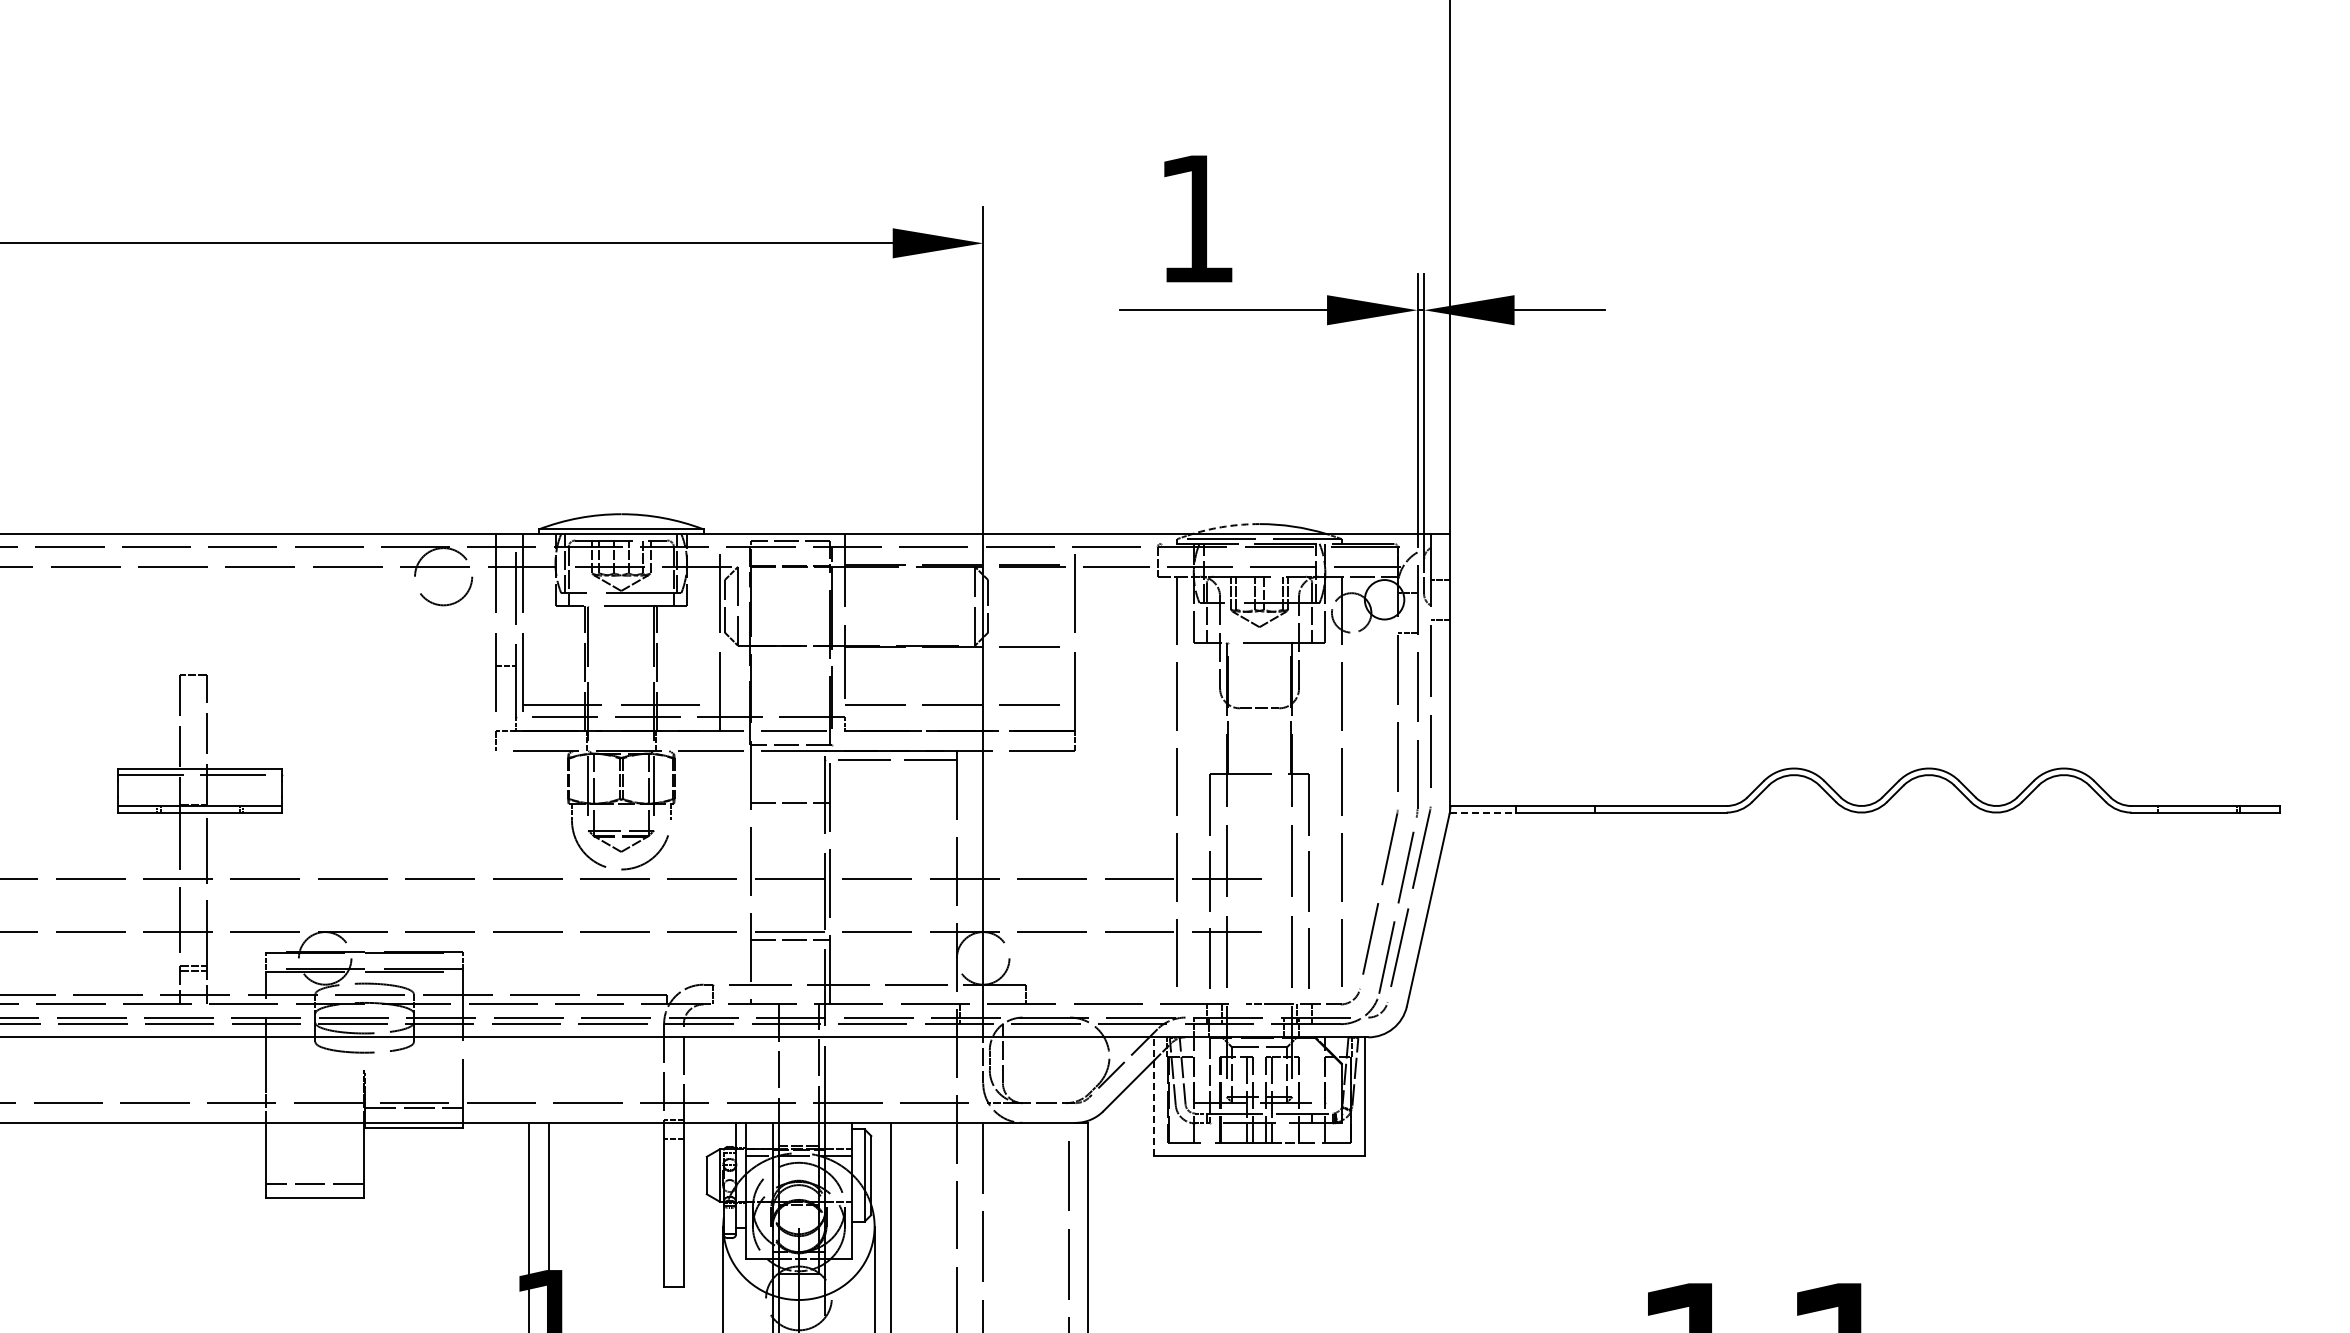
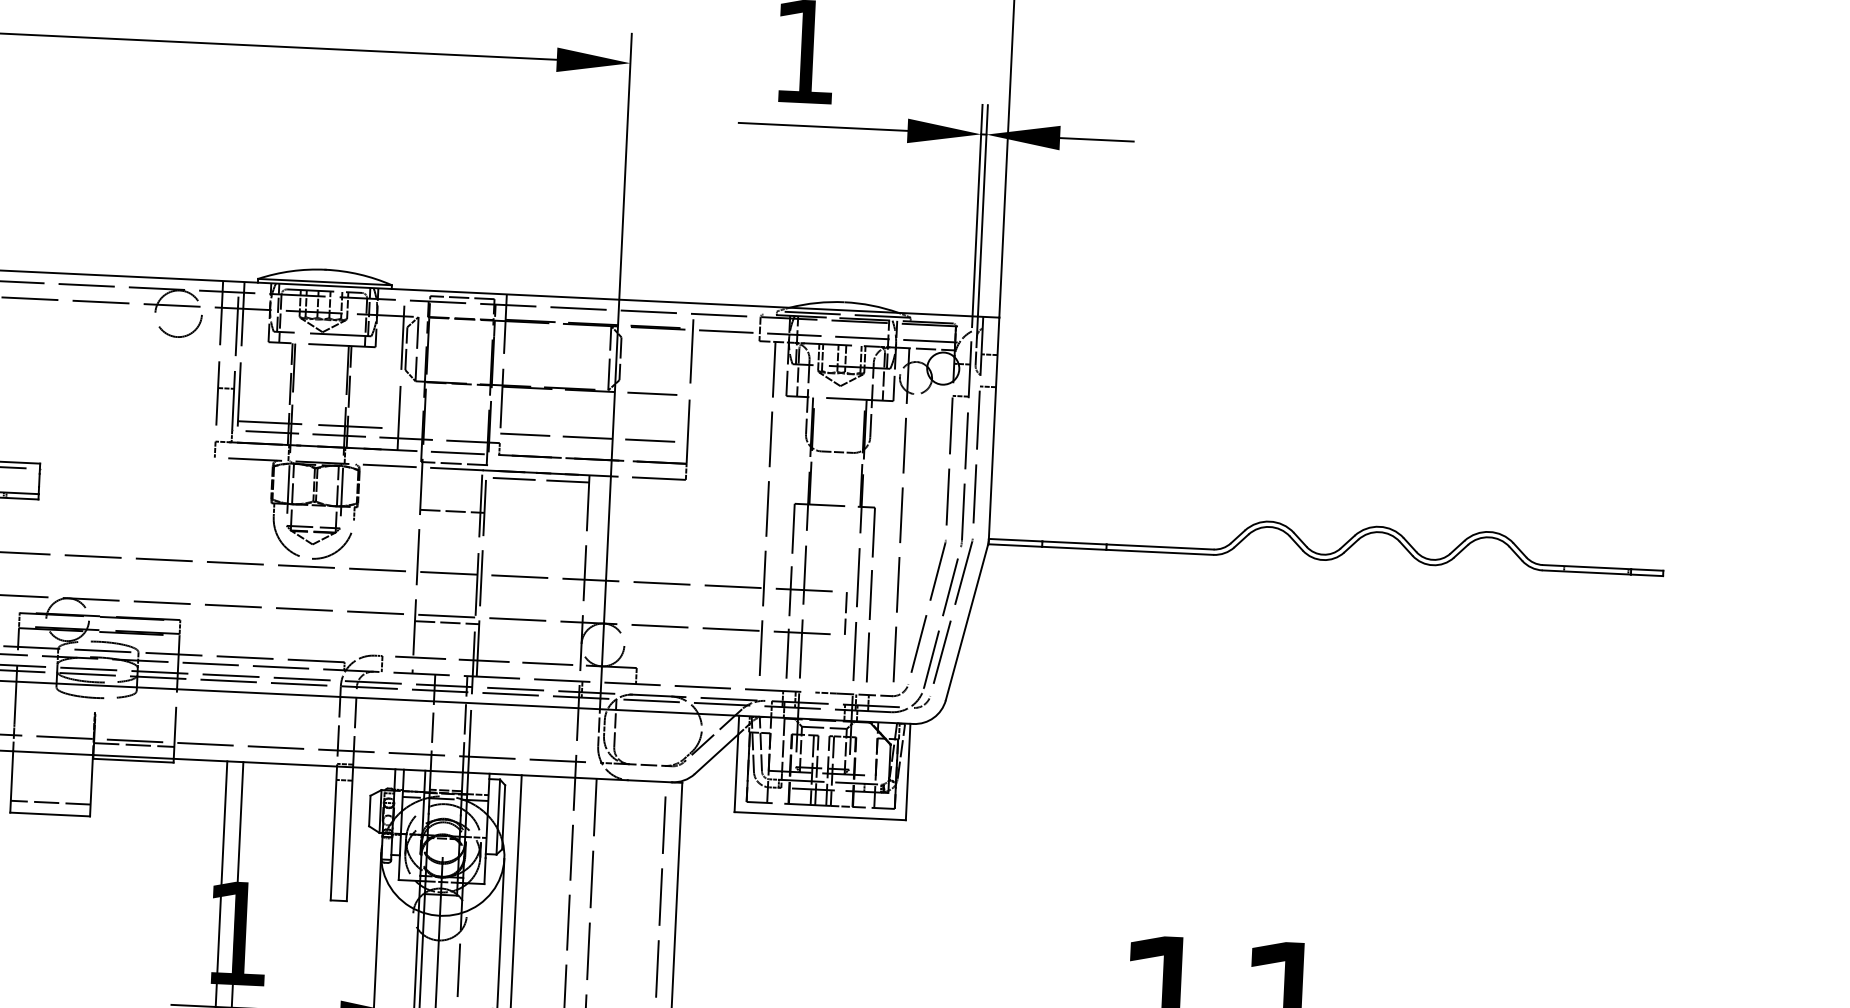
arc: (1225, 526) -> (816, 302), dashed -> solid
line: (1483, 812) -> (1015, 545), dashed -> solid
line: (1279, 905) -> (846, 613), added
line: (1154, 1096) -> (737, 763), dashed -> solid

